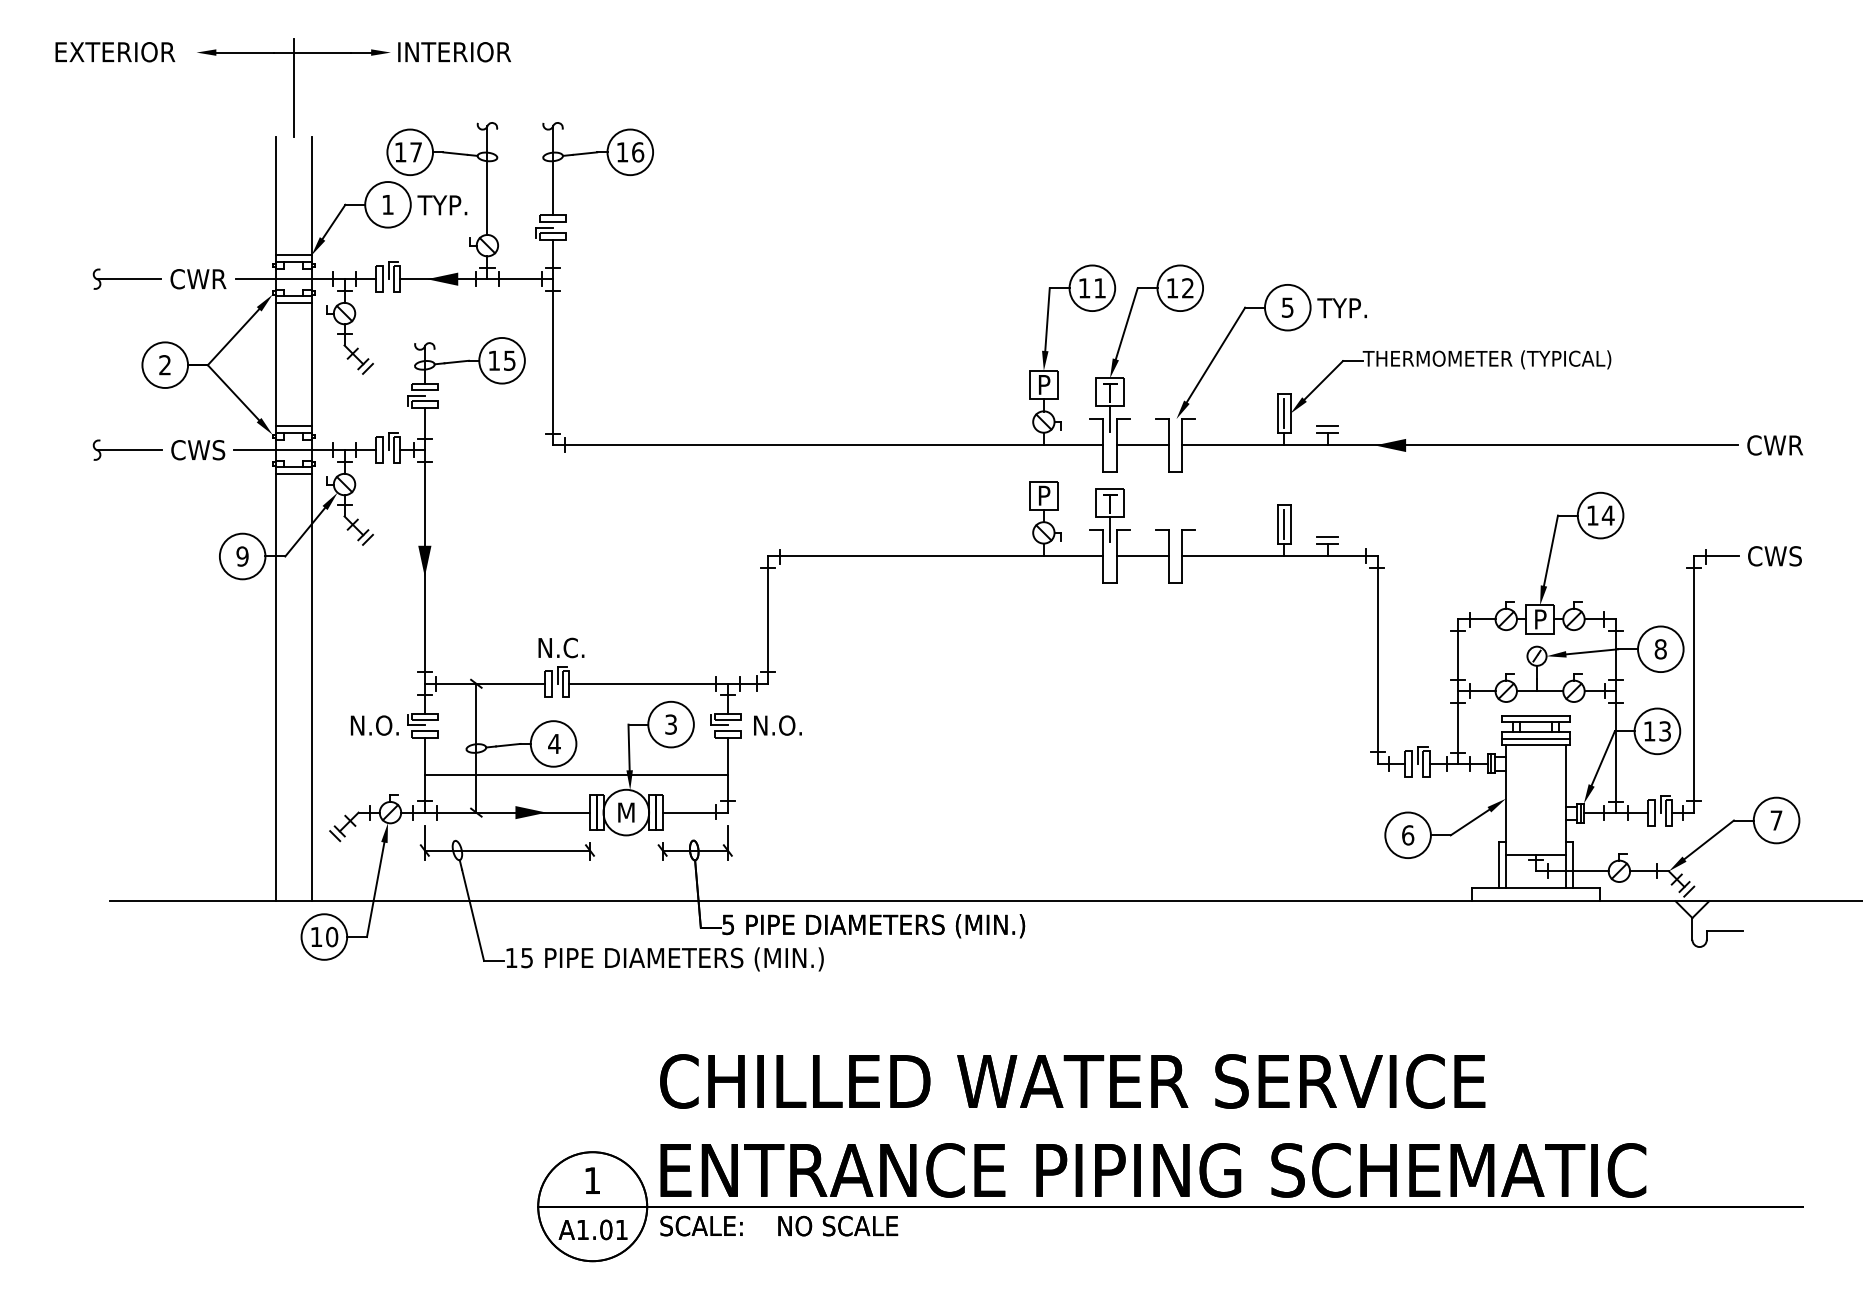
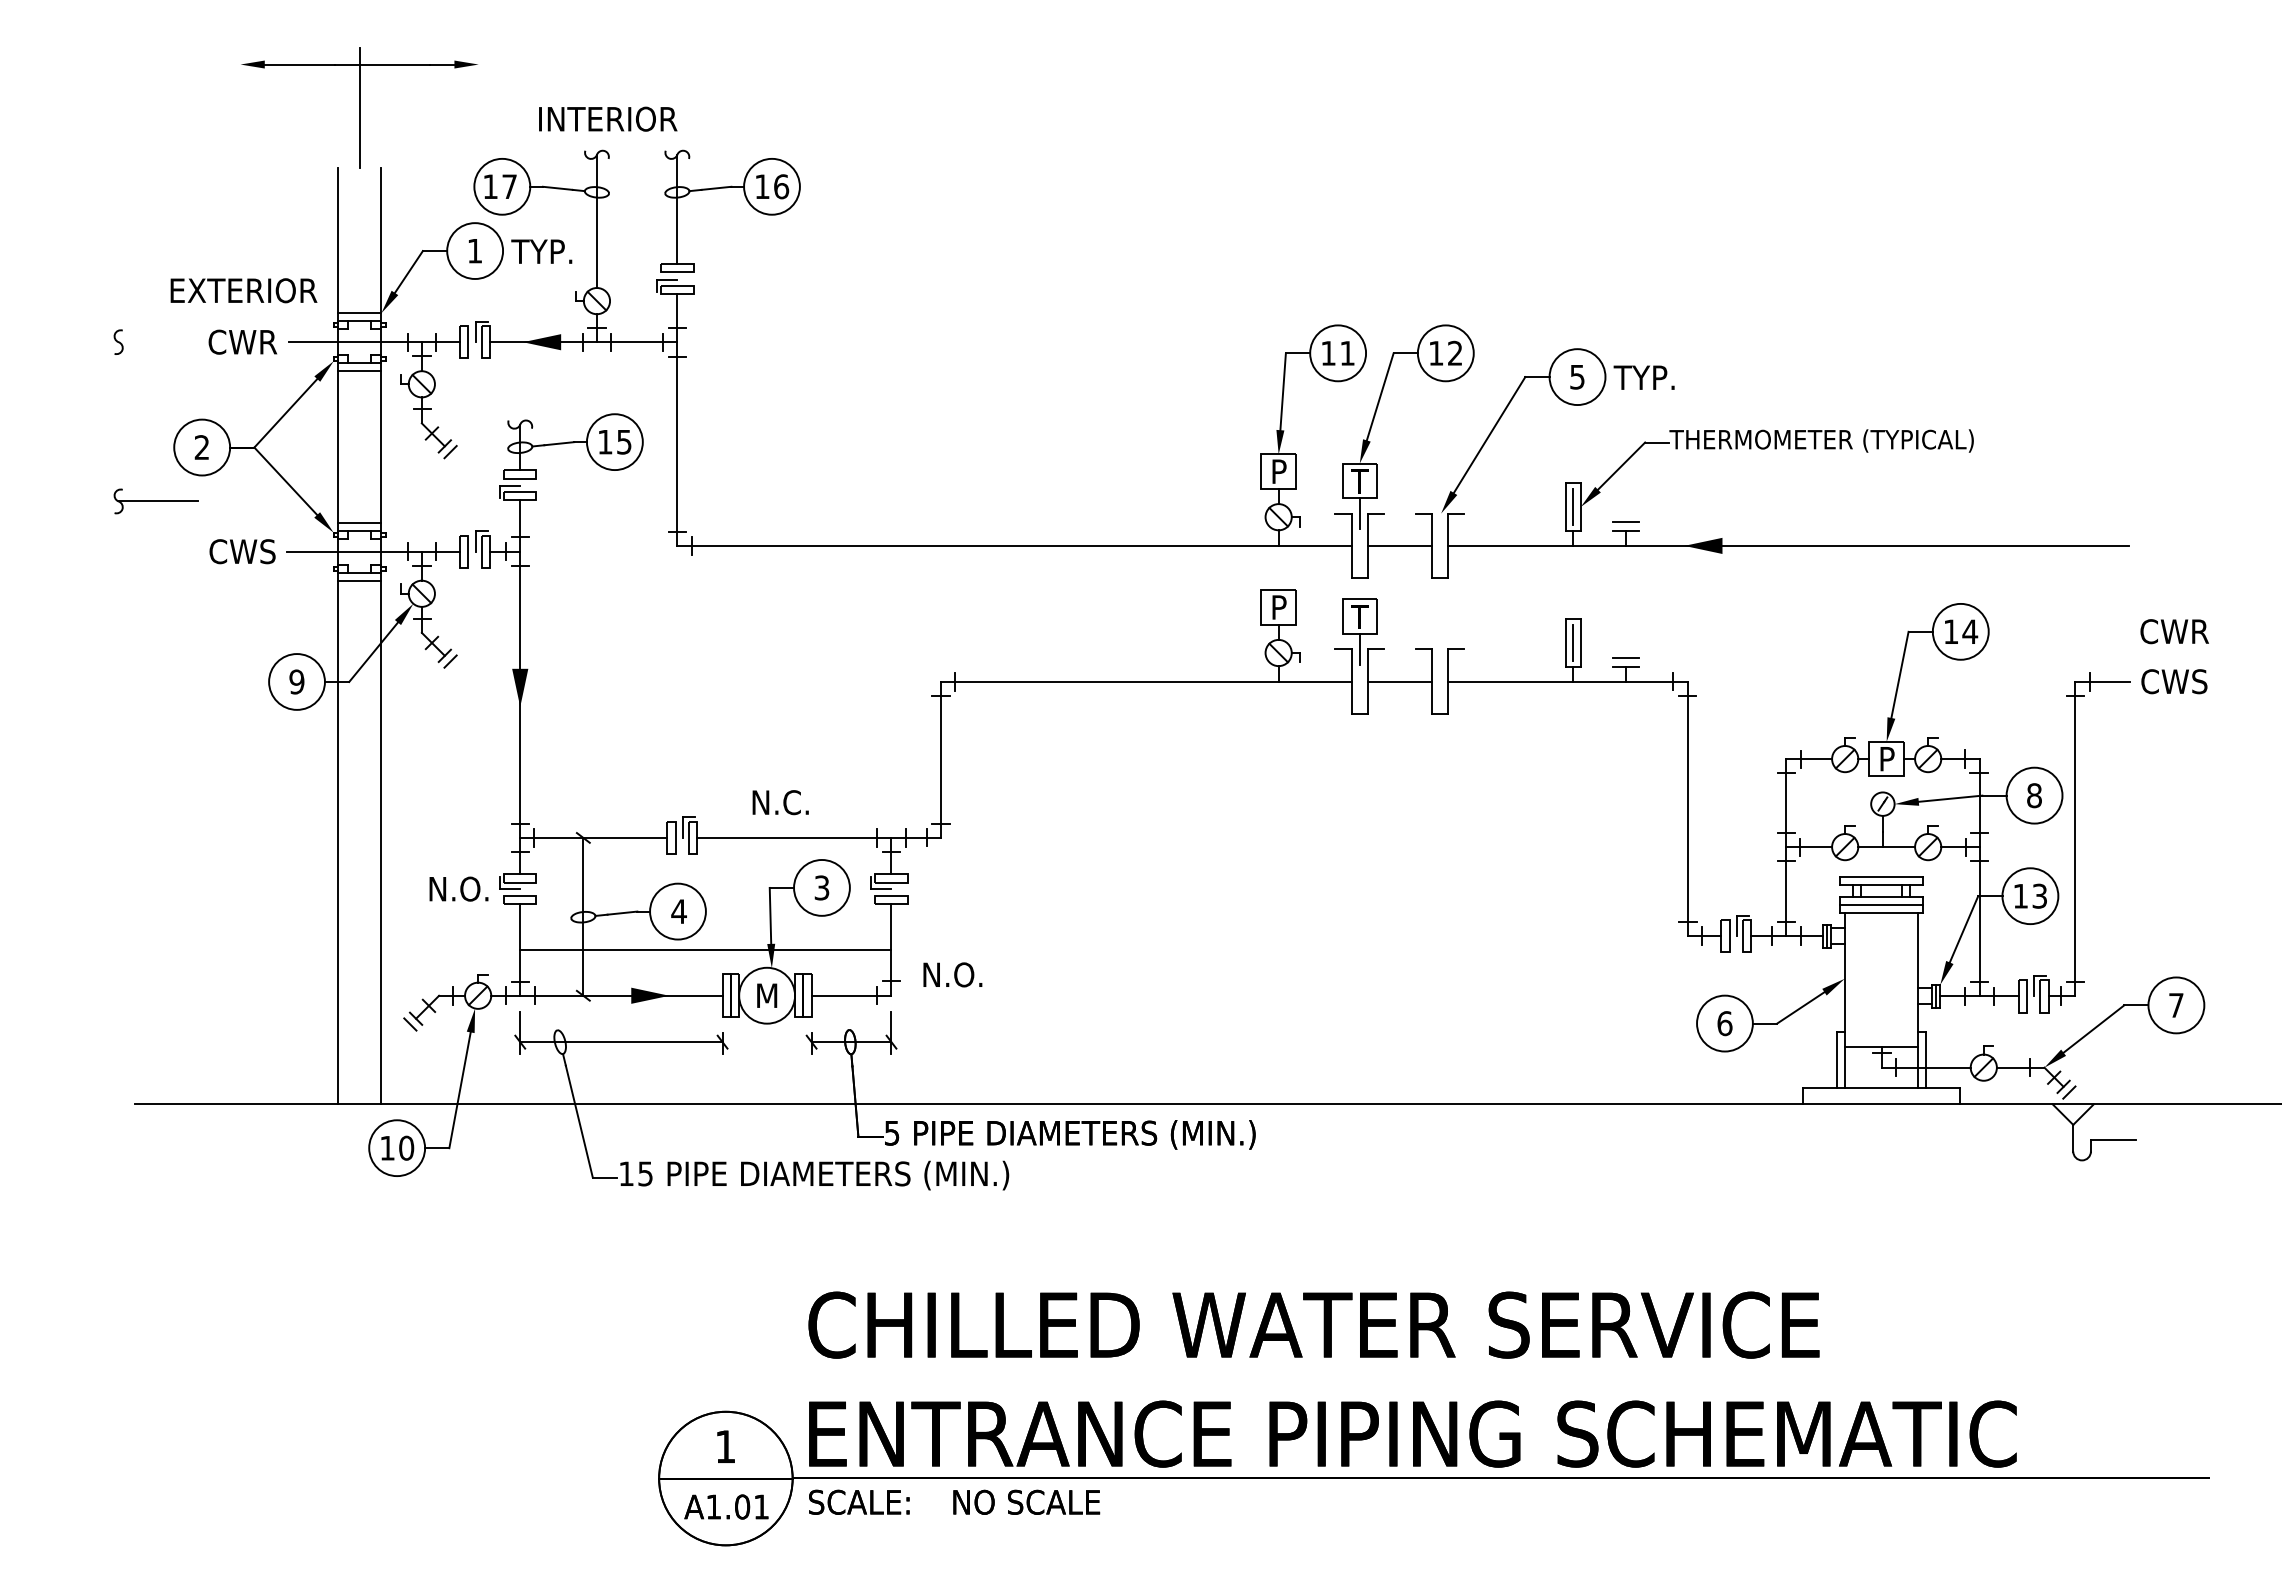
text: (115, 52) -> (244, 291), moved
text: (454, 52) -> (608, 119), moved
line: (129, 279) -> (158, 342), removed
text: (1775, 445) -> (2175, 631), moved
part: (127, 449) -> (155, 500), moved
text: (561, 647) -> (780, 802), moved
text: (777, 725) -> (952, 974), moved

